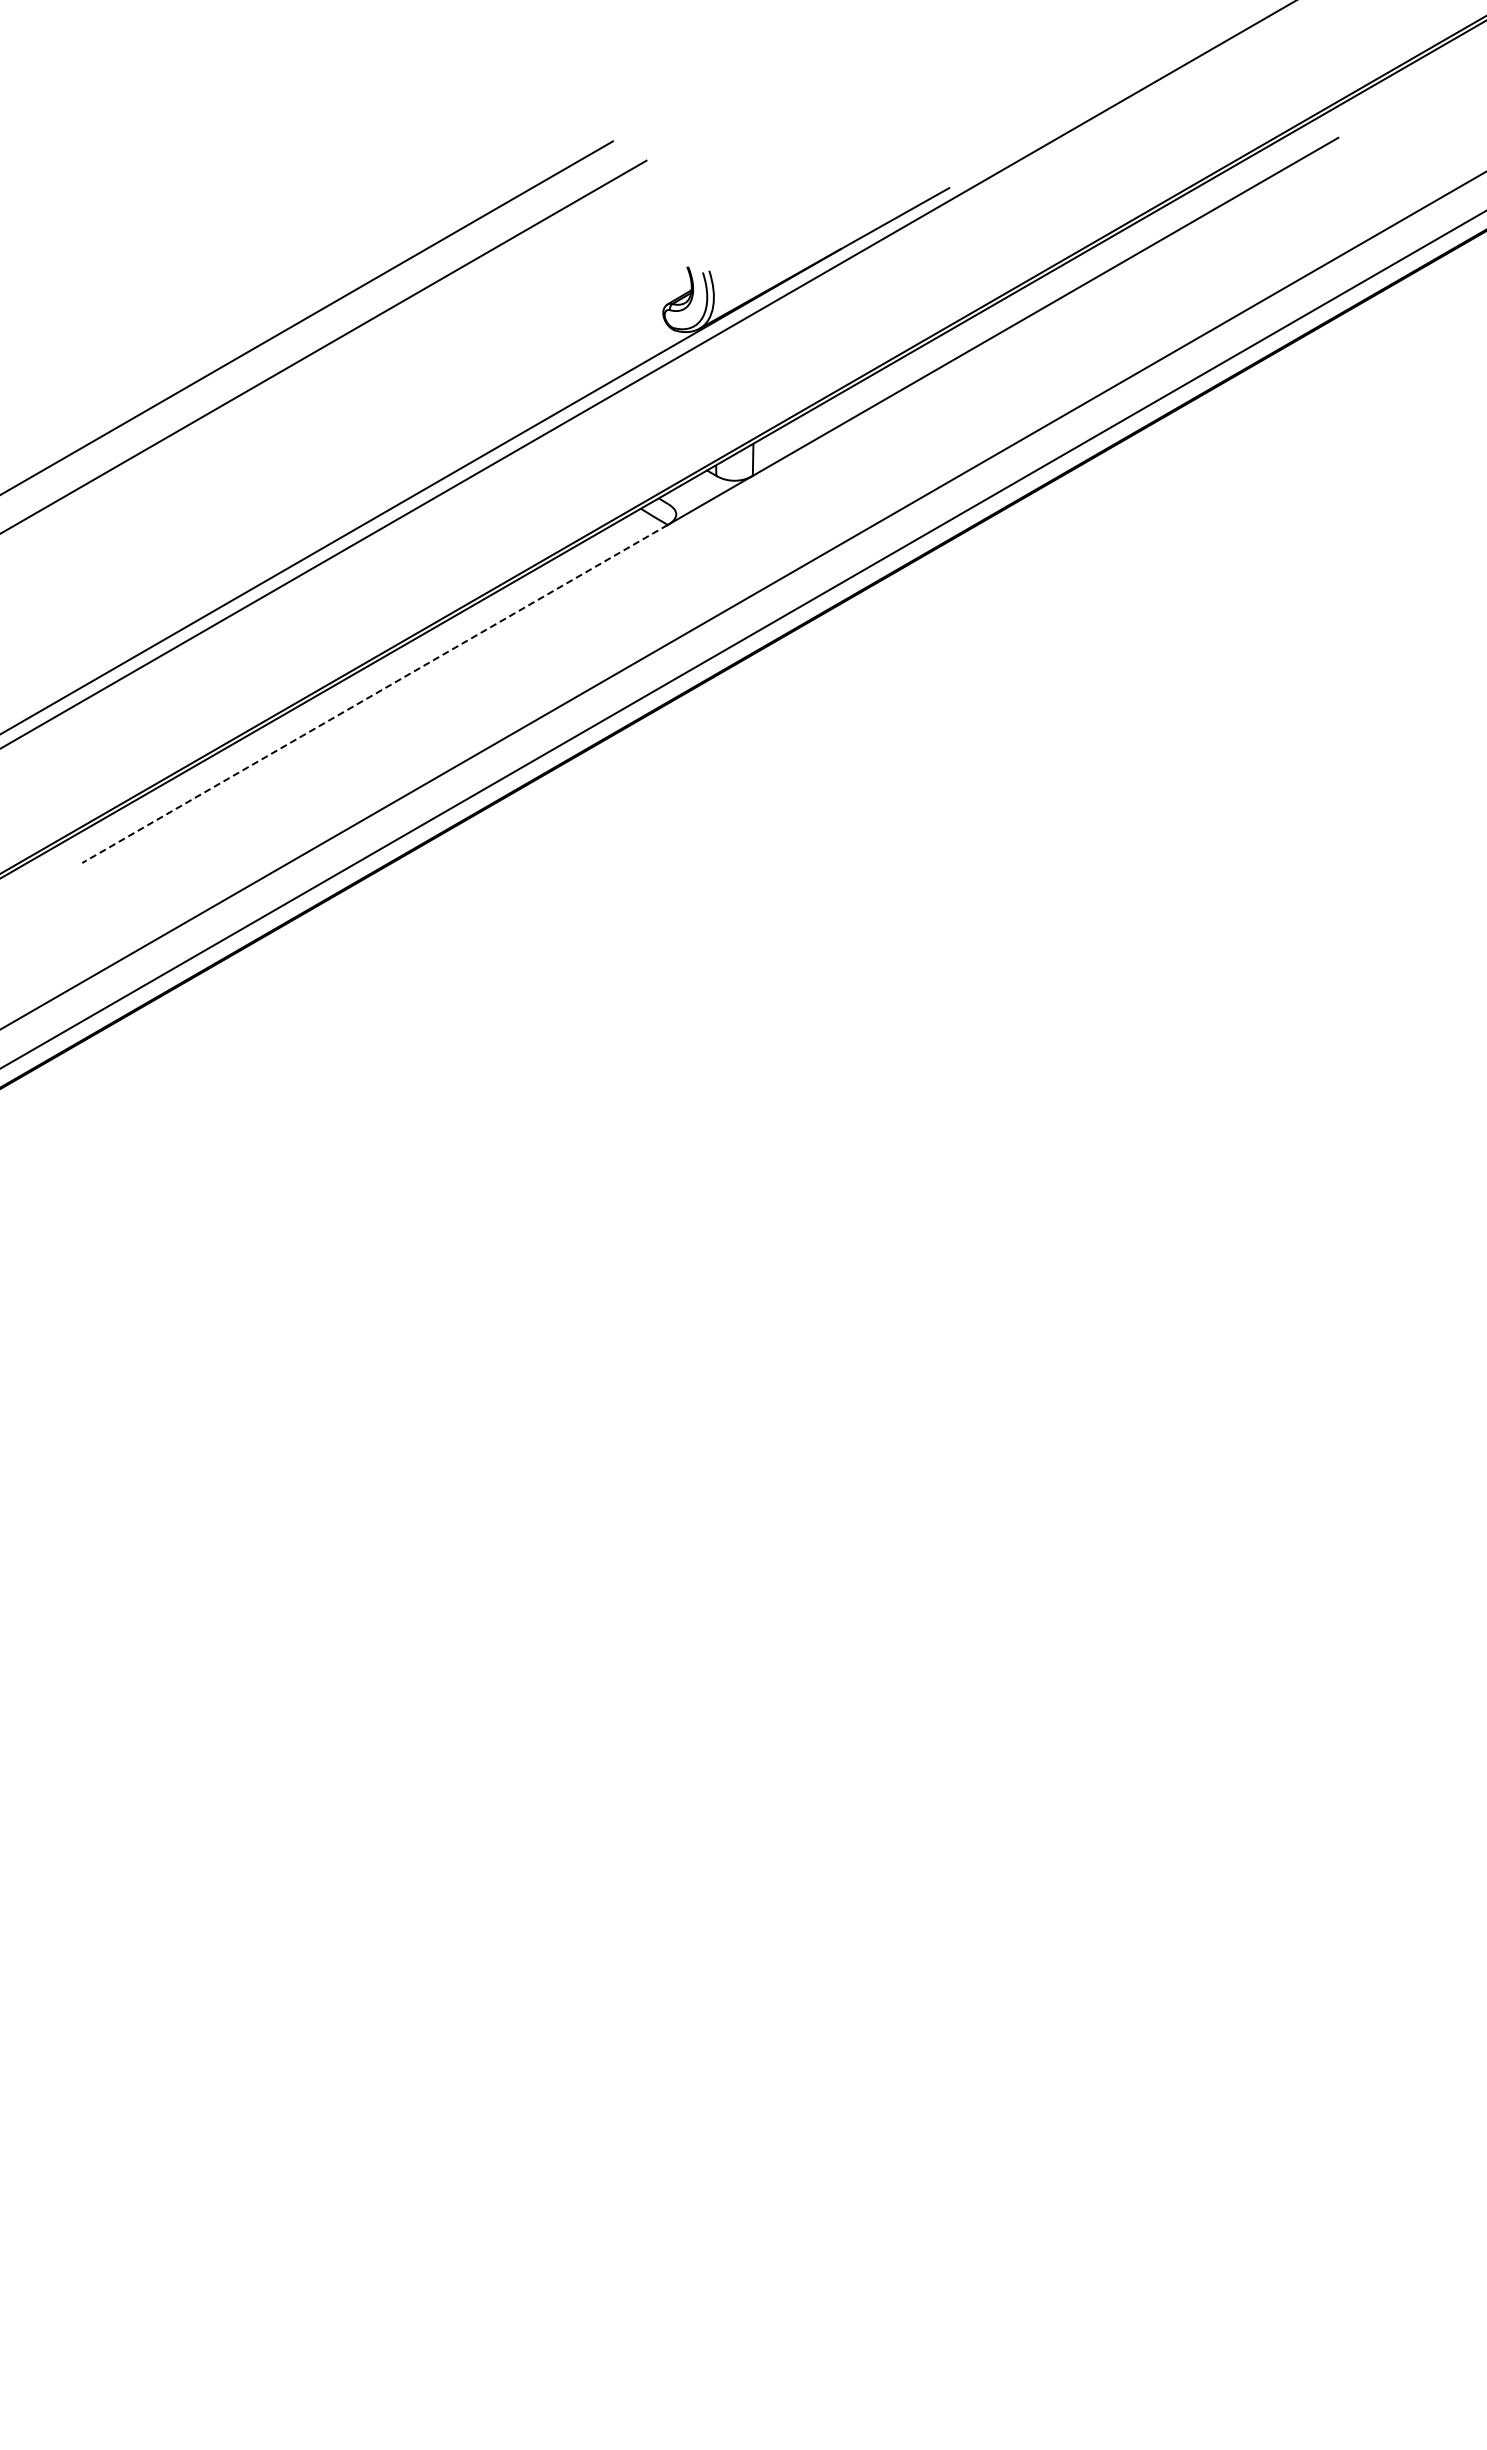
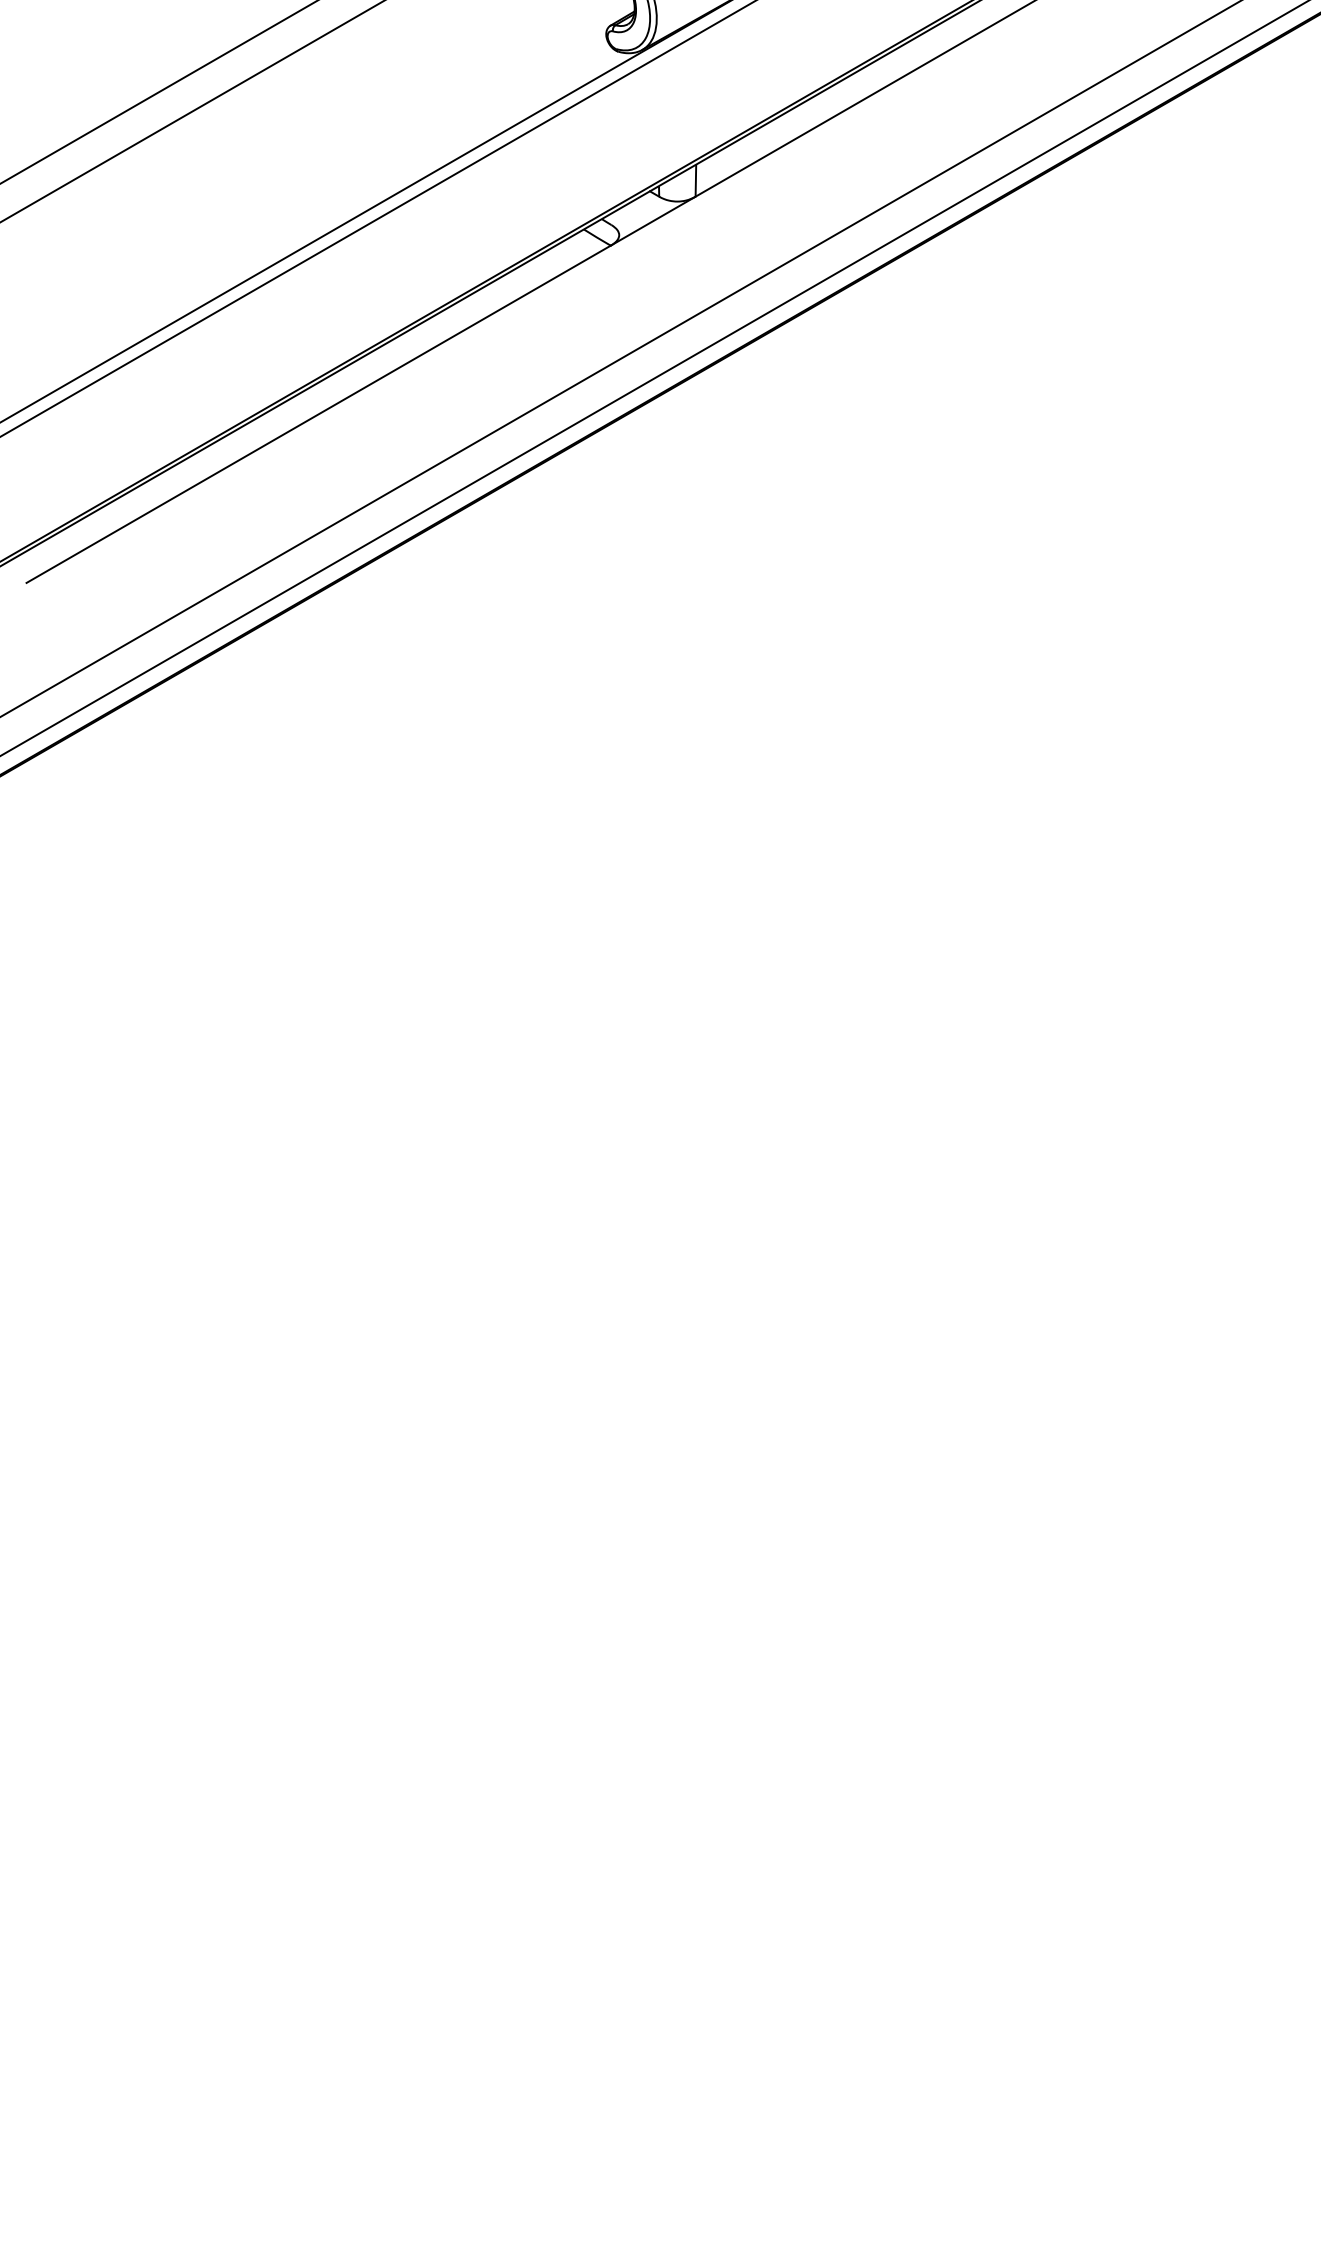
line: (374, 694) -> (318, 414), dashed -> solid

